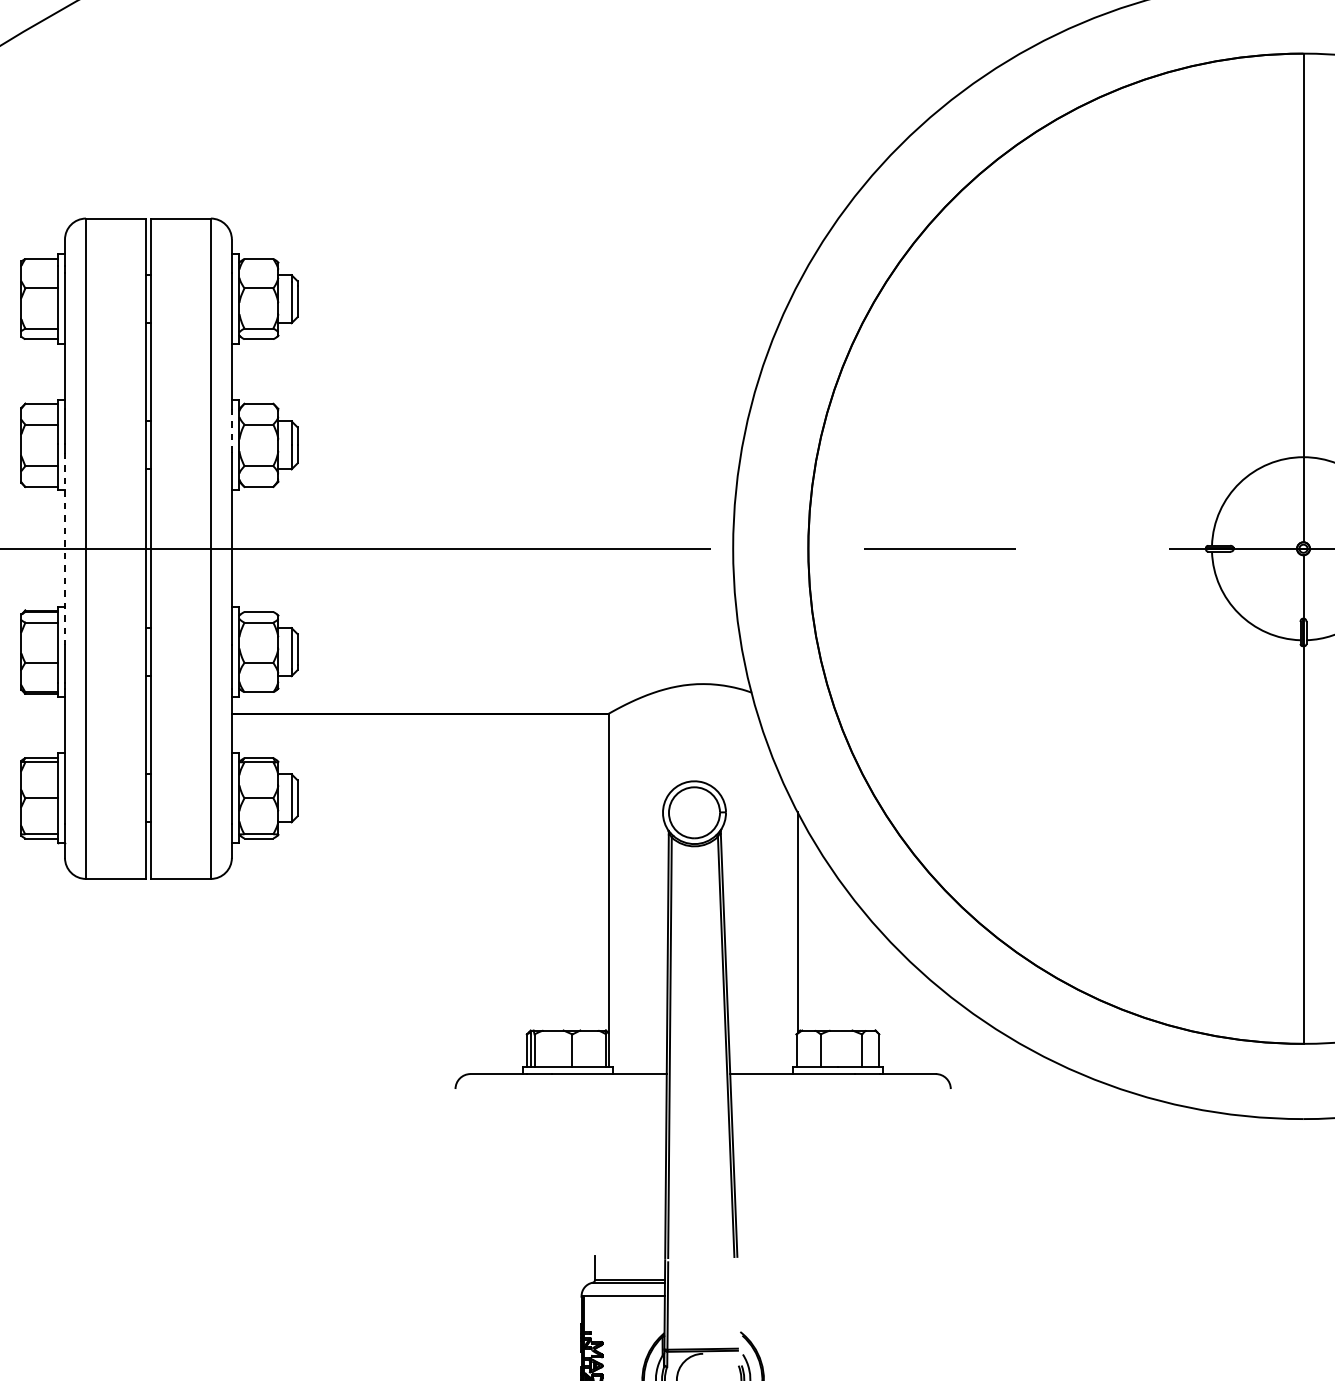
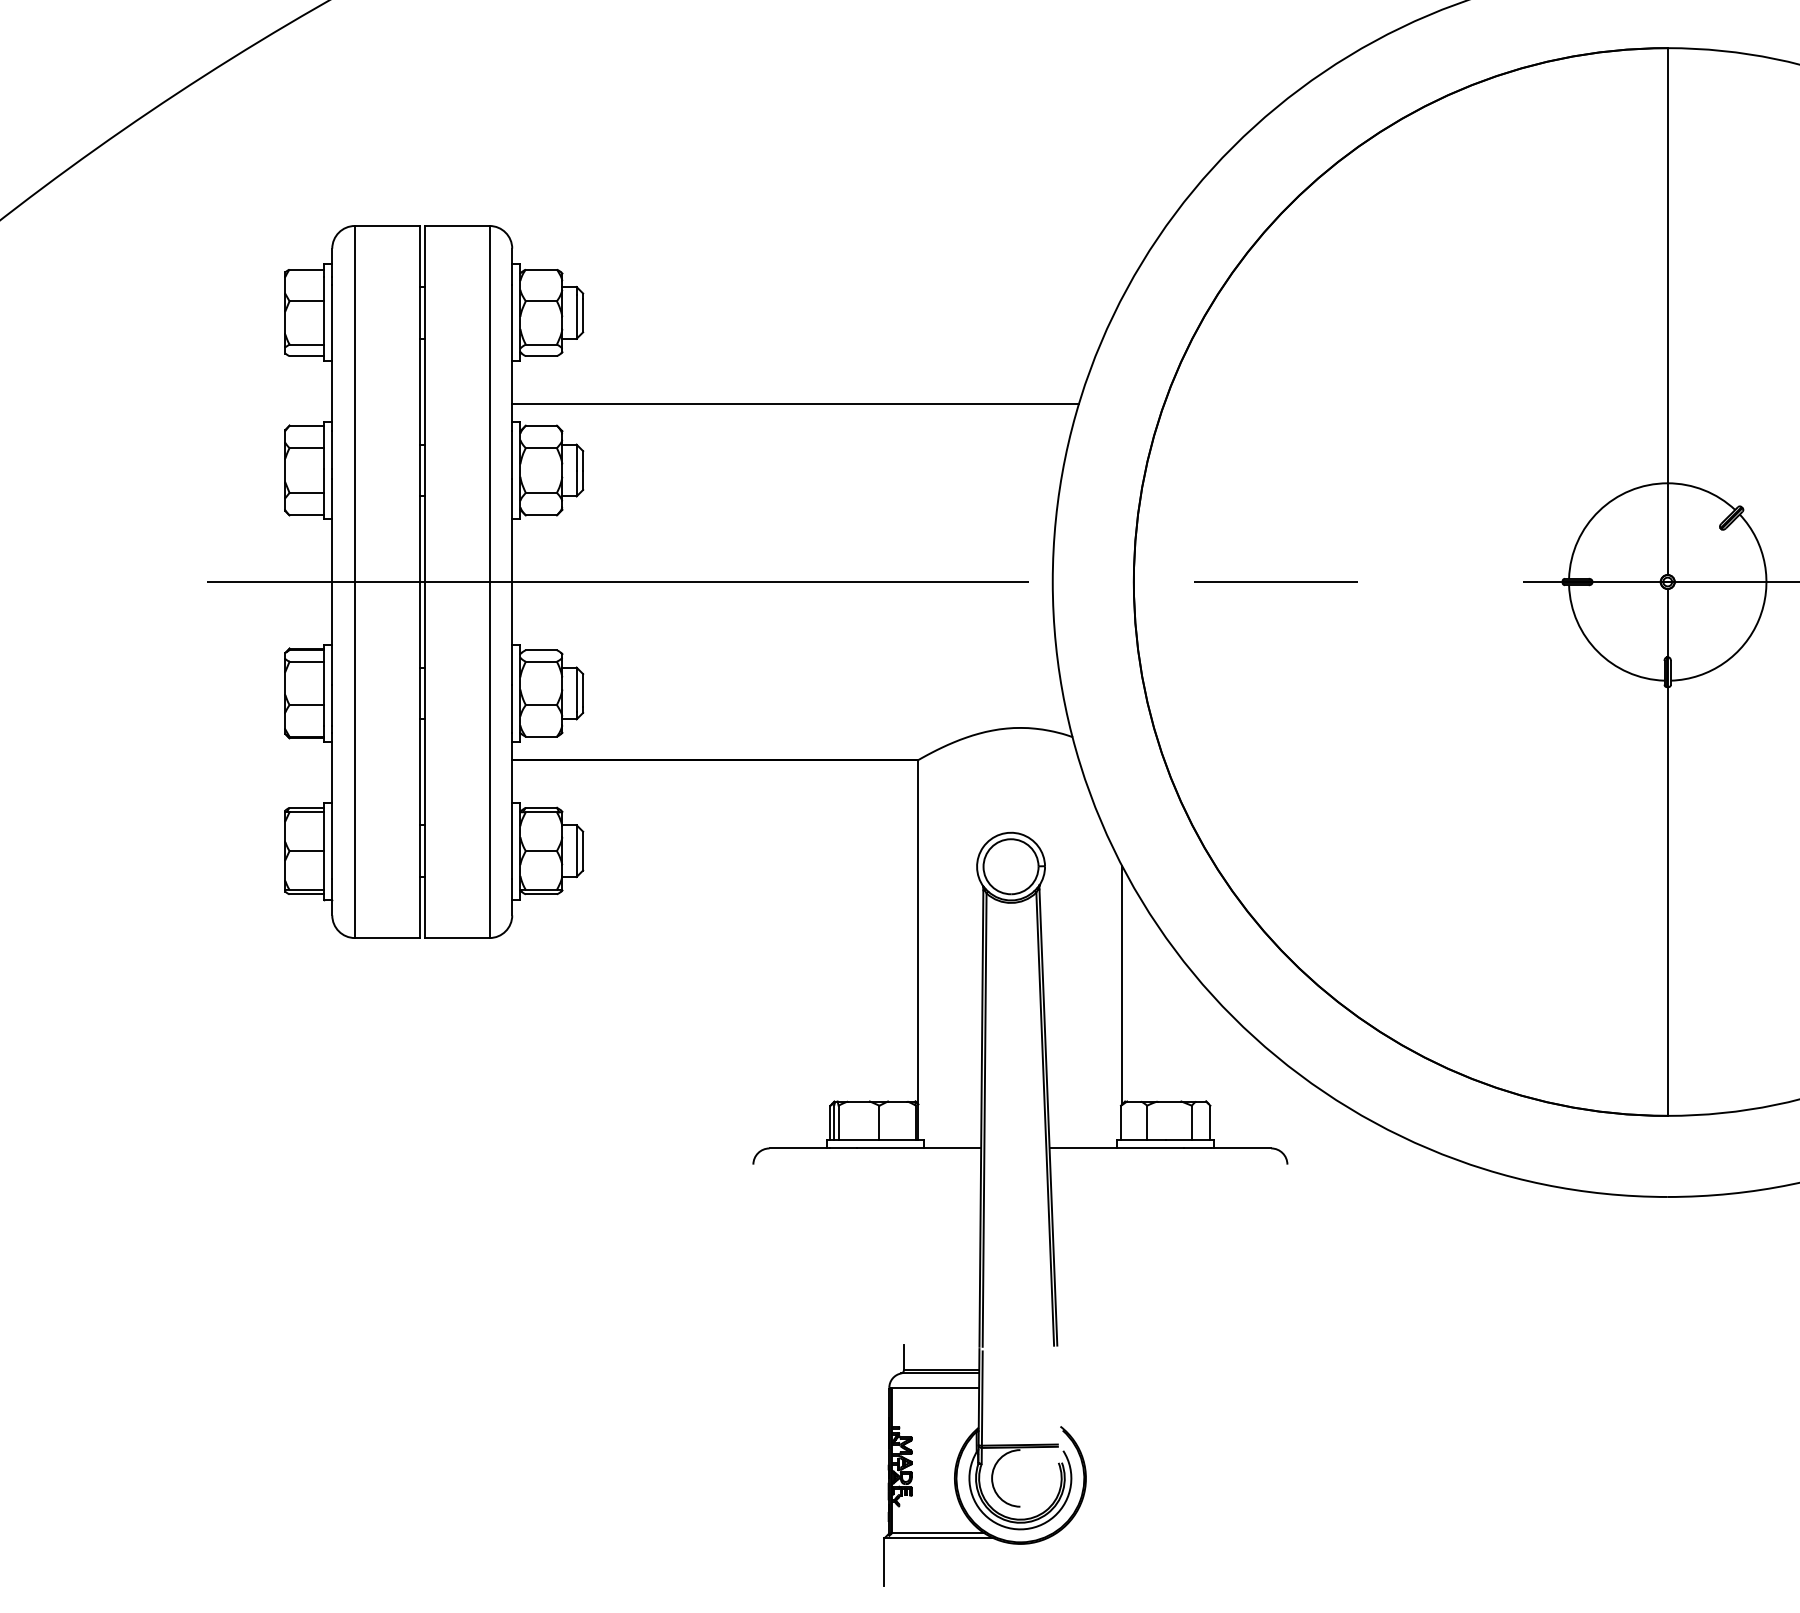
line: (494, 384) -> (795, 404), added
line: (232, 430) -> (512, 454), dashed -> solid
line: (65, 549) -> (332, 582), dashed -> solid

